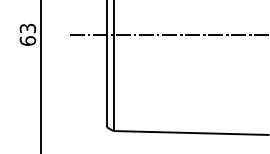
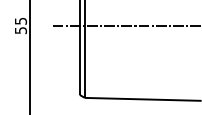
text: (27, 34) -> (20, 25), 63 -> 55

